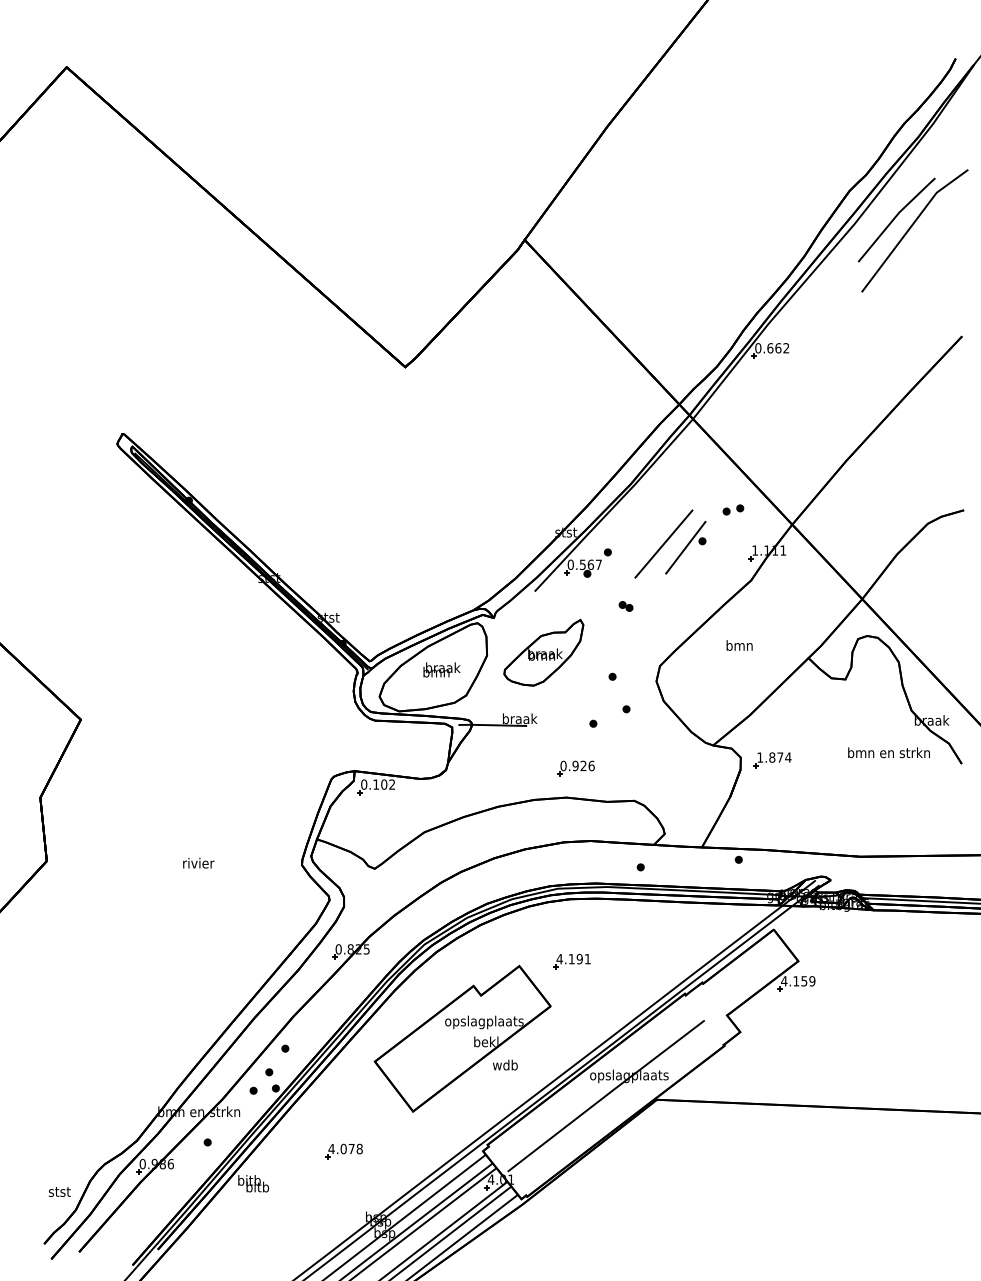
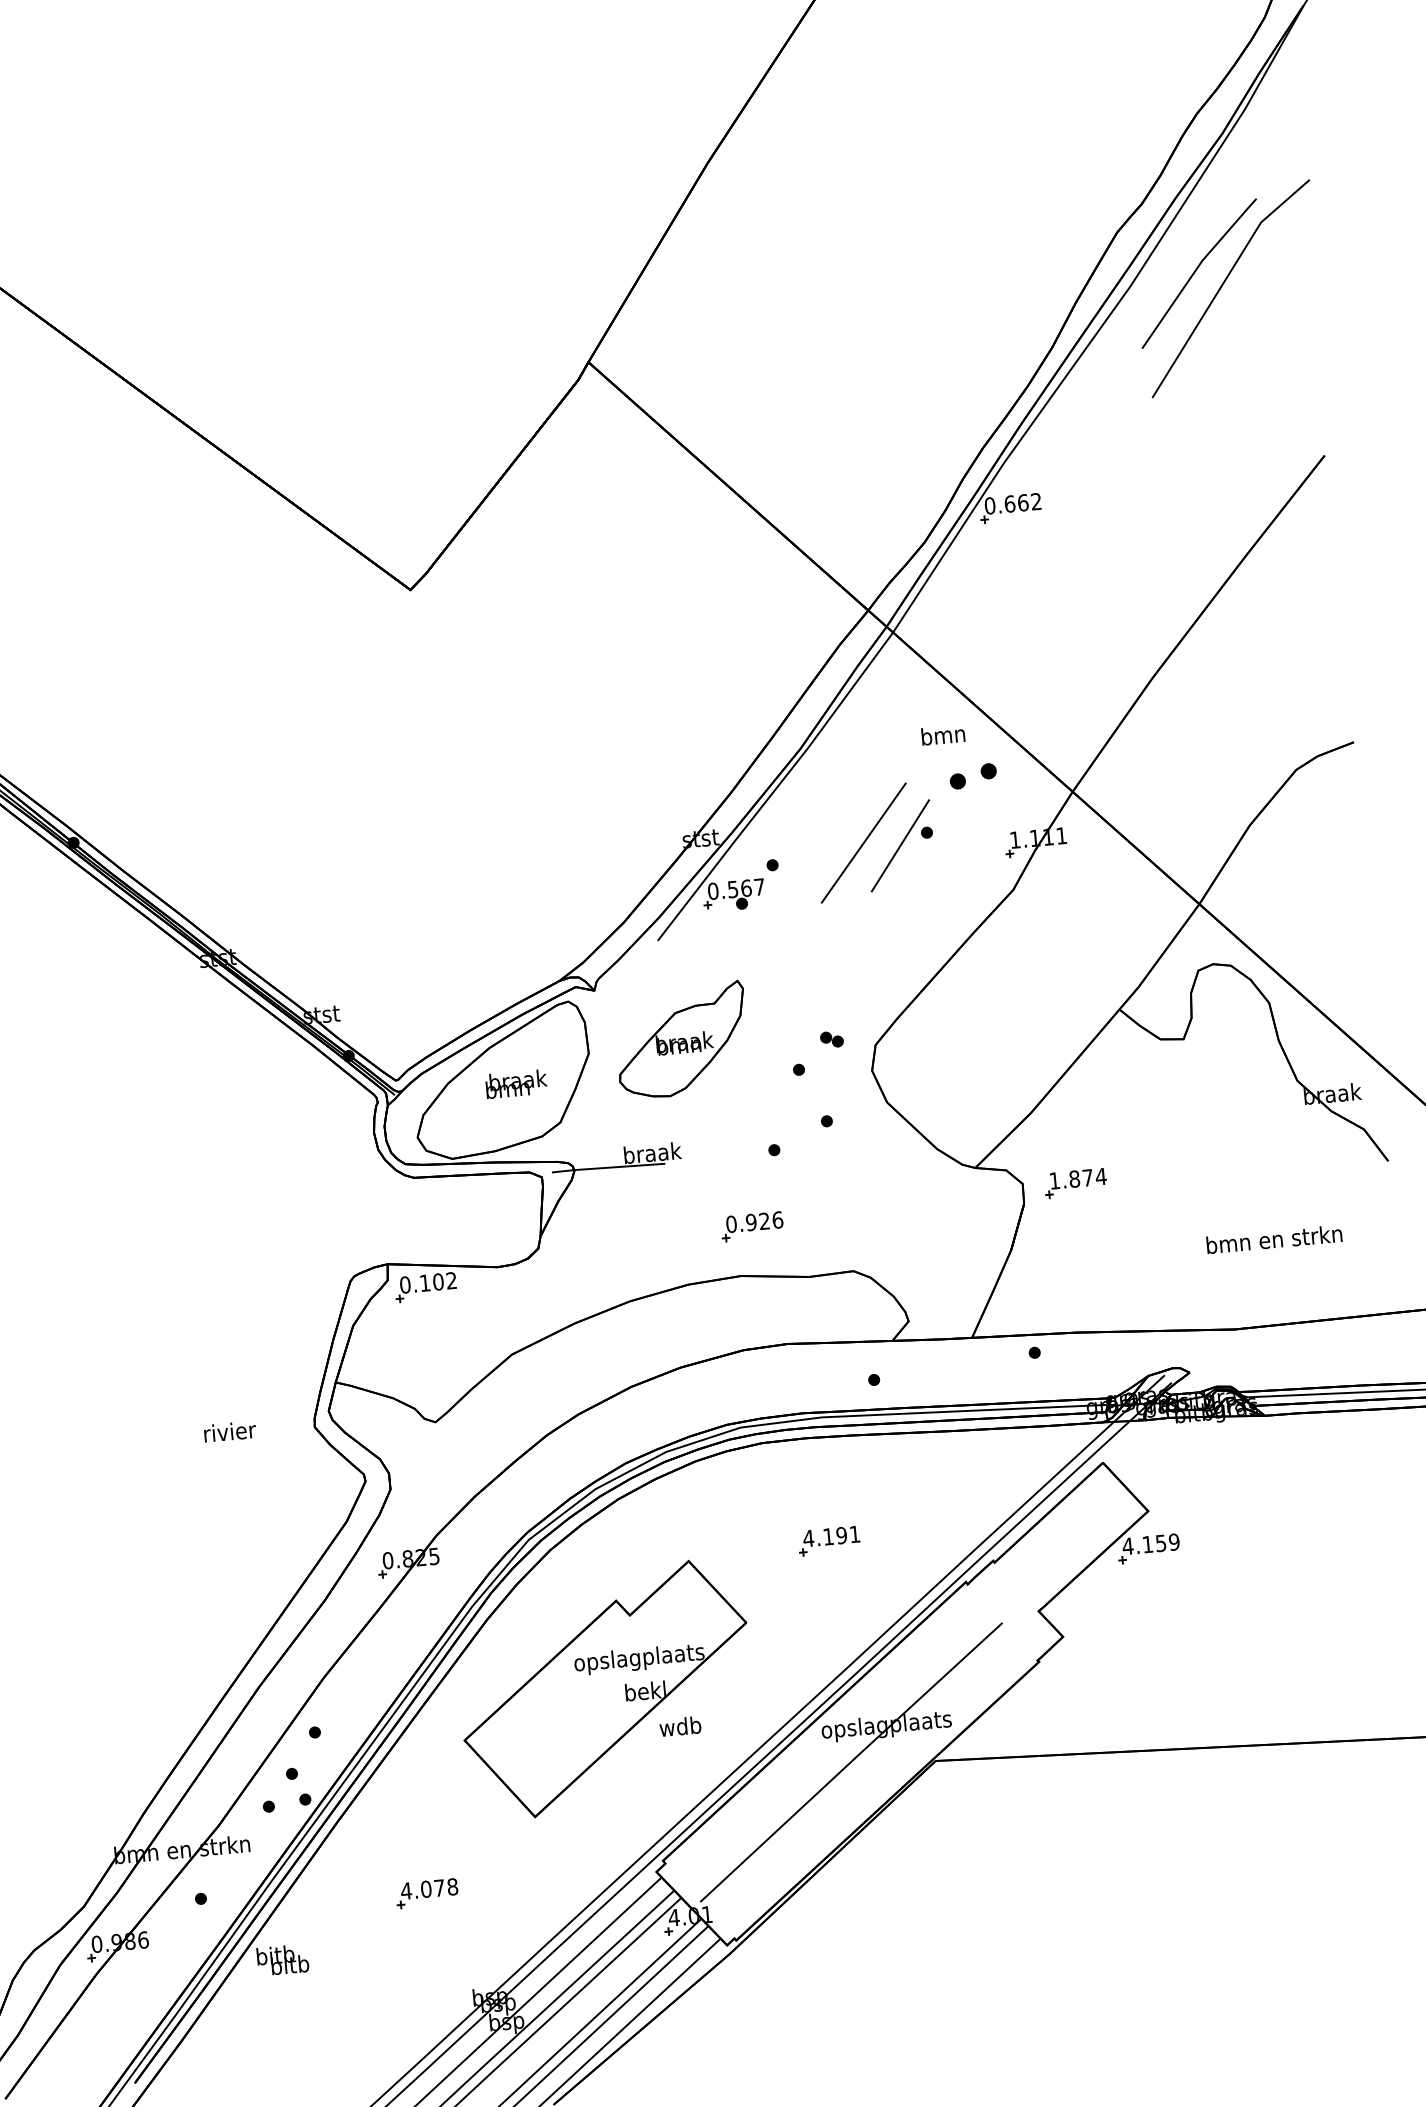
part: (733, 509) -> (973, 775), size x1.4
part: (625, 606) -> (831, 1039), moved
text: (739, 645) -> (943, 735), moved
text: (888, 752) -> (1273, 1239), moved
text: (198, 863) -> (229, 1432), moved
part: (571, 961) -> (828, 1540), moved

